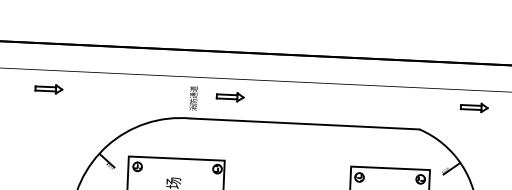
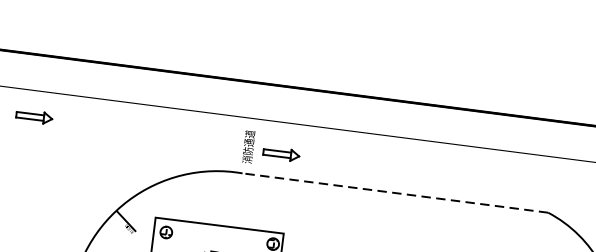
part: (48, 89) -> (33, 117), moved
part: (229, 97) -> (280, 154), moved
line: (305, 123) -> (396, 192), solid -> dashed

